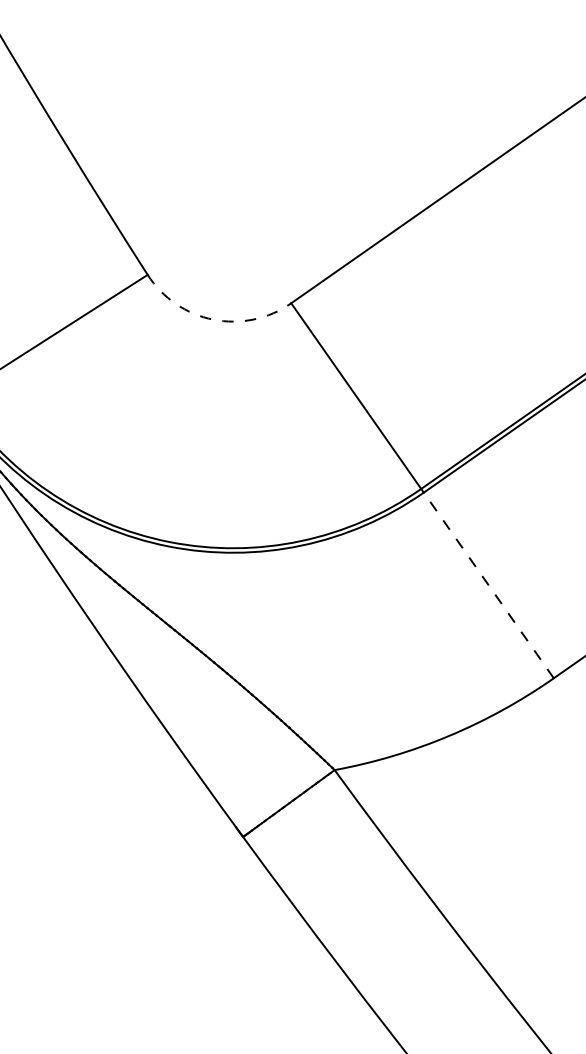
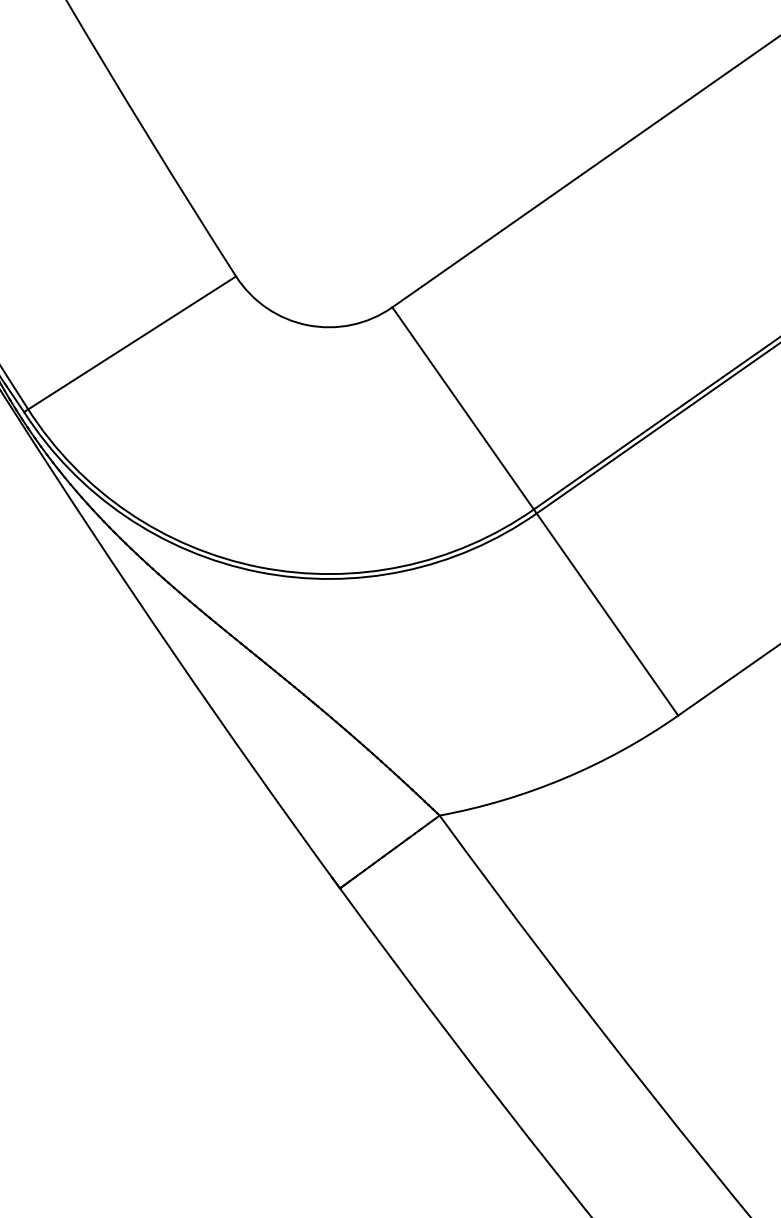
arc: (213, 319) -> (307, 325), dashed -> solid
line: (488, 585) -> (607, 614), dashed -> solid

